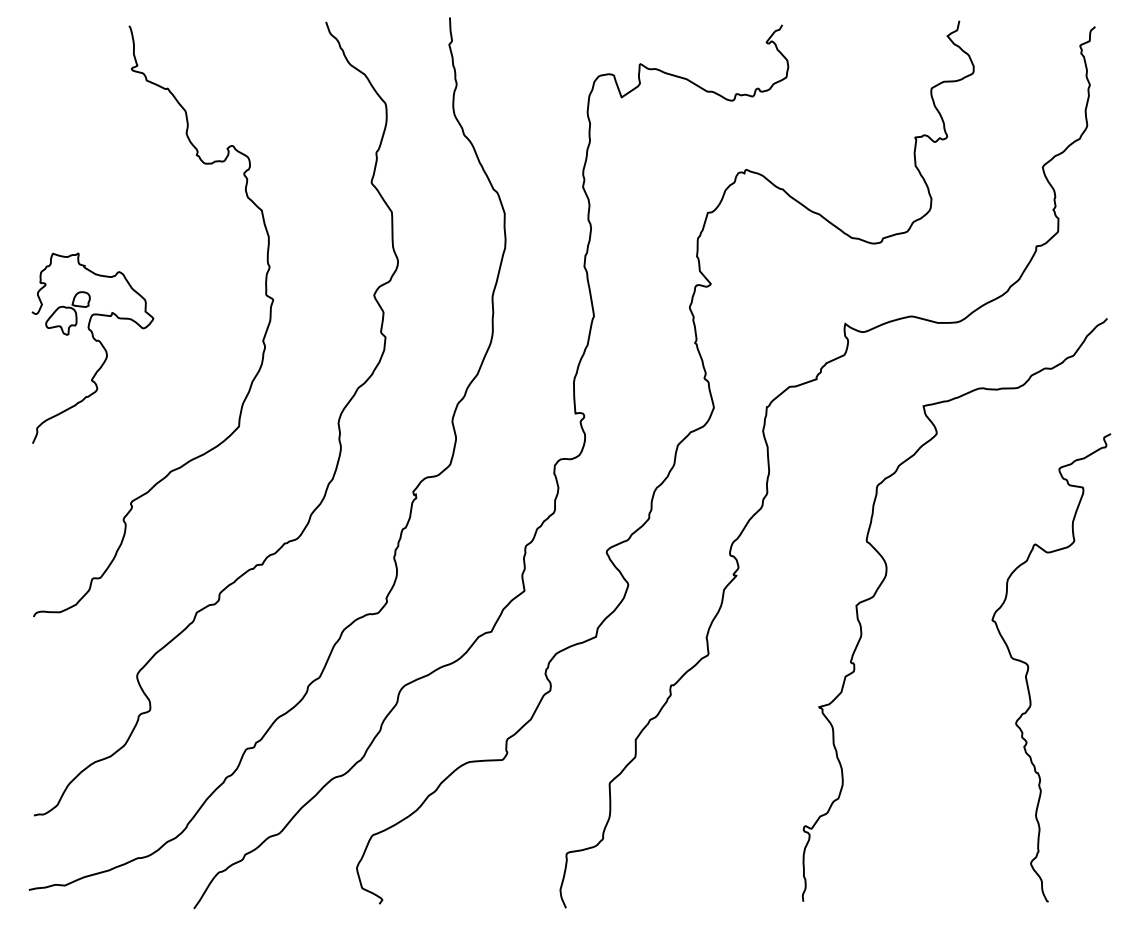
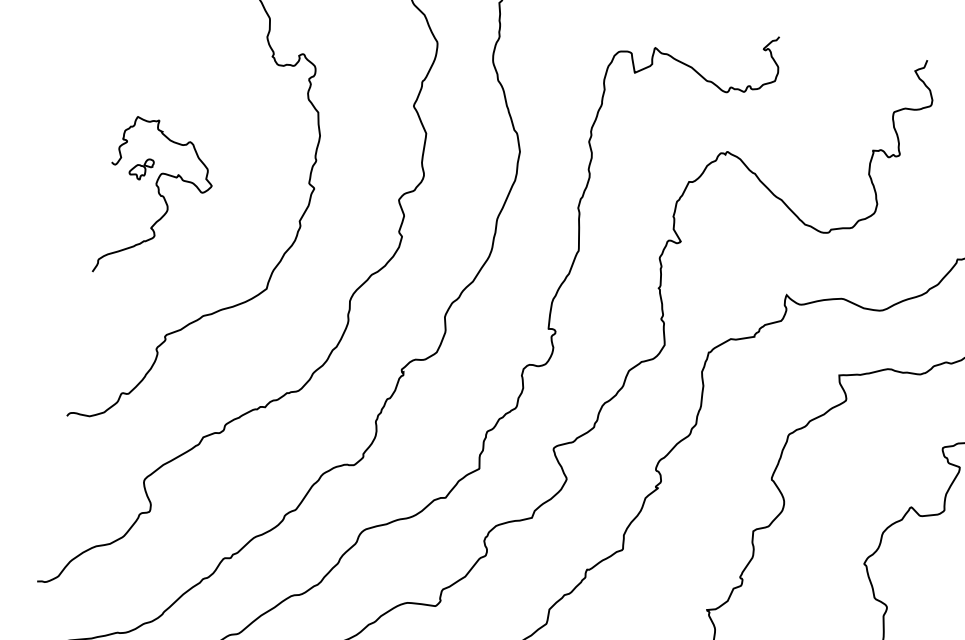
part: (67, 313) -> (141, 168), size x0.6

